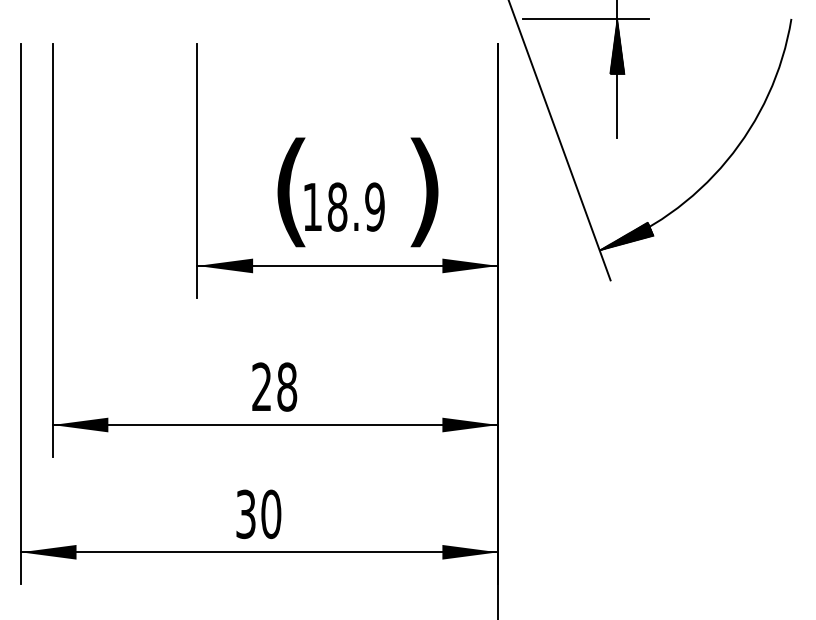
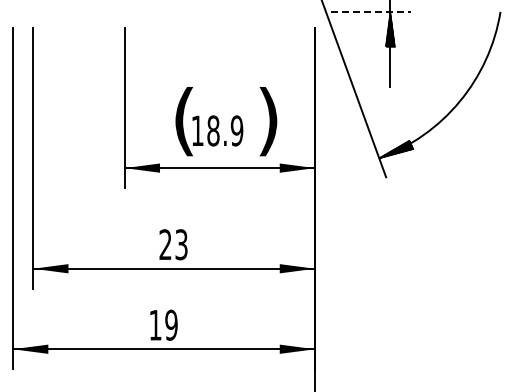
line: (585, 18) -> (370, 11), solid -> dashed
text: (287, 386) -> (181, 244), 28 -> 23
text: (258, 513) -> (163, 324), 30 -> 19

